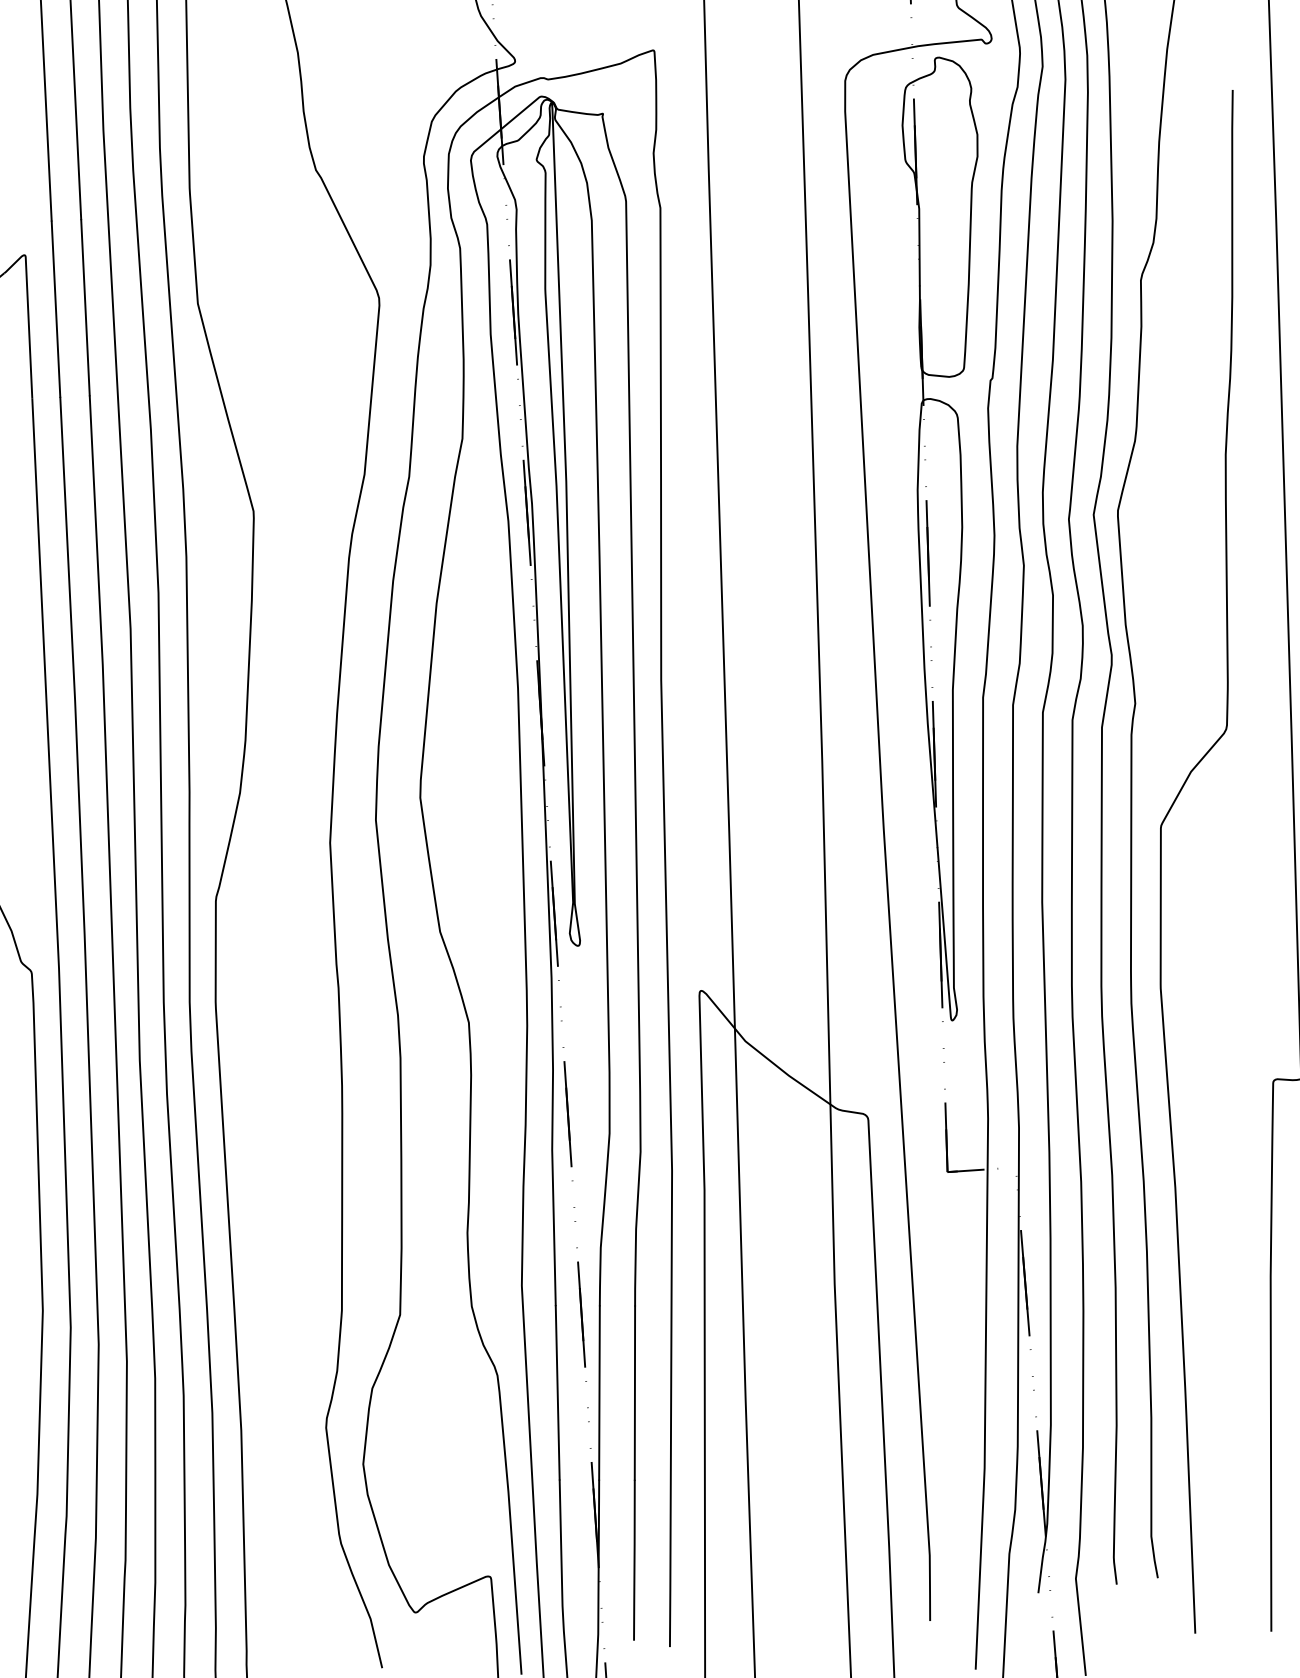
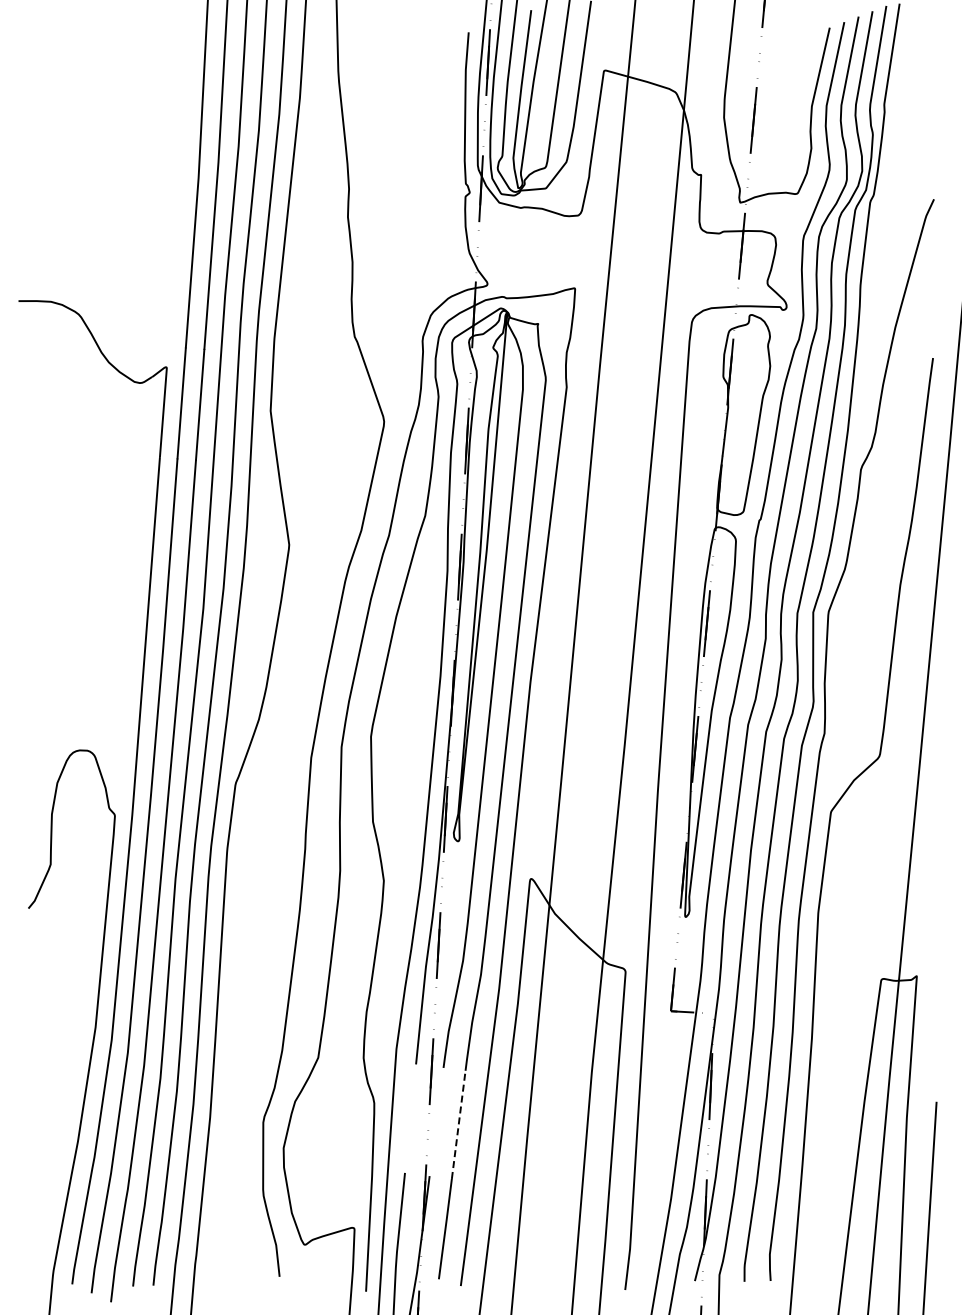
line: (557, 1392) -> (410, 1118), removed
line: (599, 1392) -> (436, 1121), removed
line: (634, 1392) -> (458, 1124), solid -> dashed

